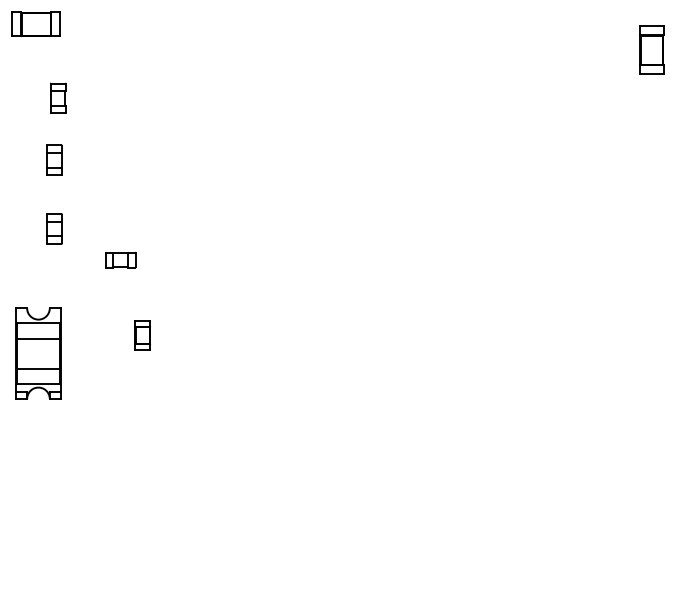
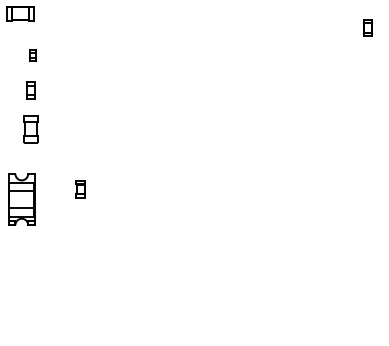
part: (651, 50) -> (367, 28), size x0.6
part: (57, 98) -> (32, 55), size x0.7
part: (53, 229) -> (30, 129), size x1.6
part: (121, 259) -> (68, 146), removed

